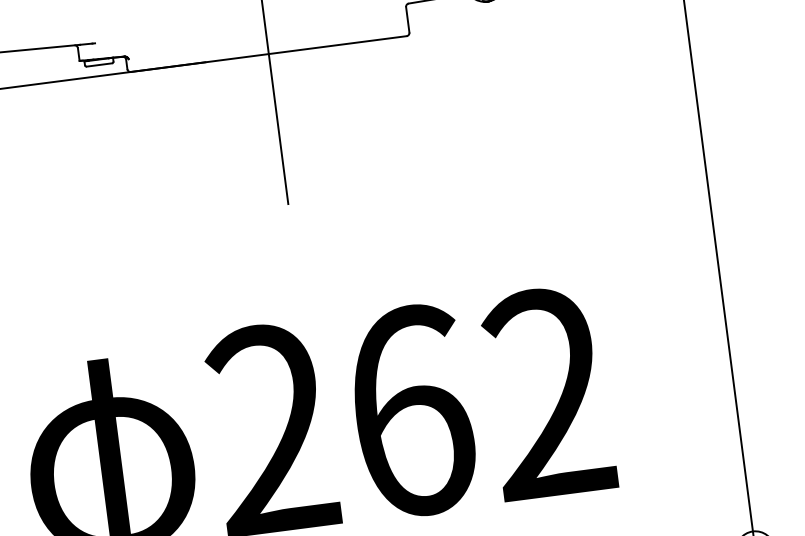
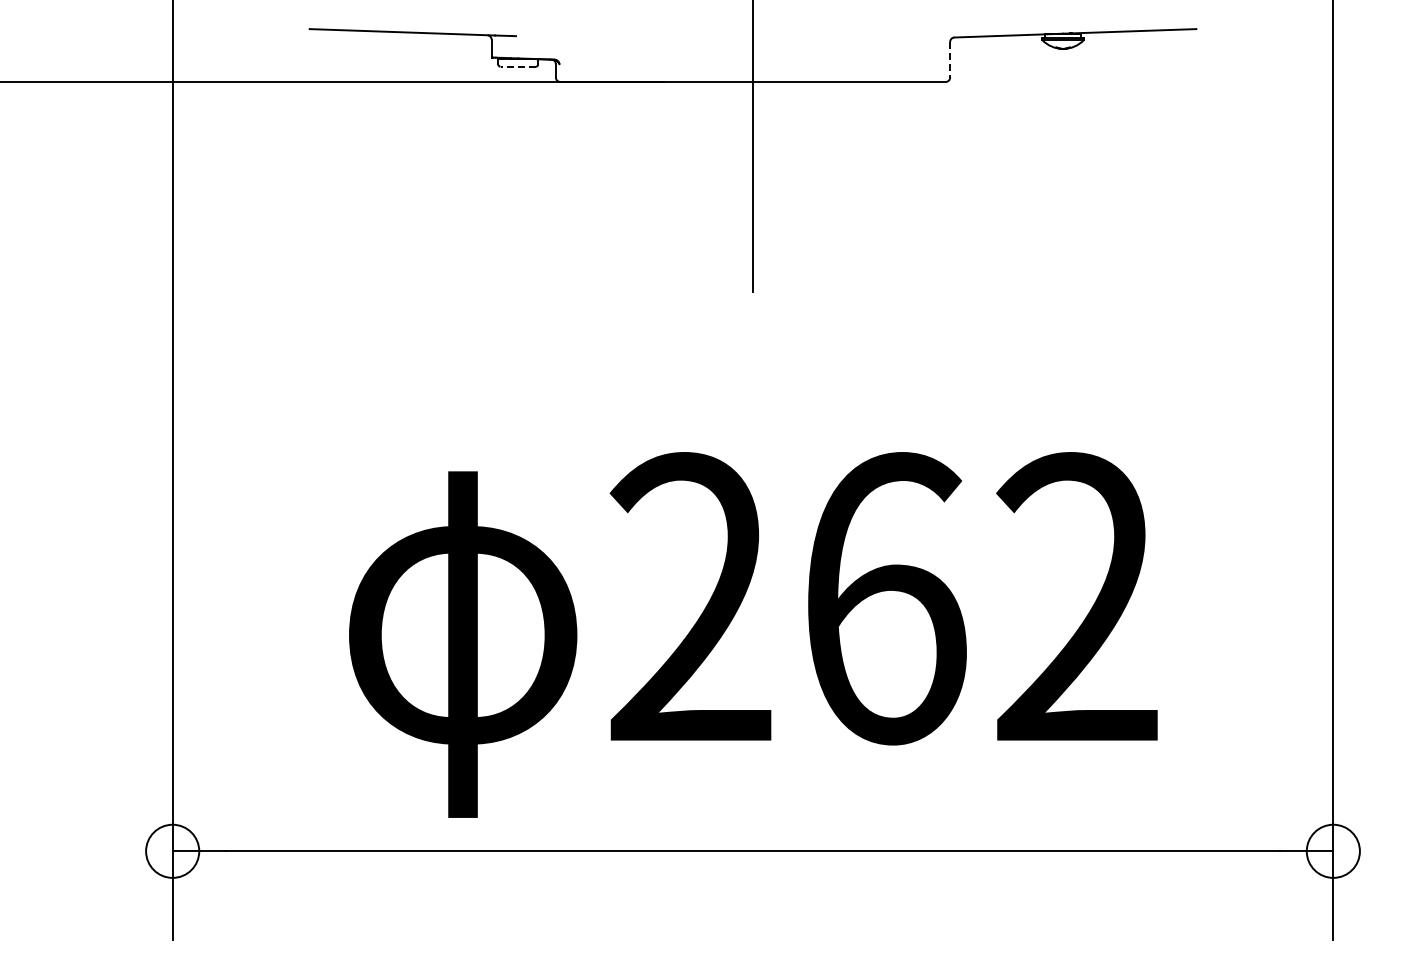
line: (407, 19) -> (950, 59), solid -> dashed
line: (99, 64) -> (518, 66), solid -> dashed

